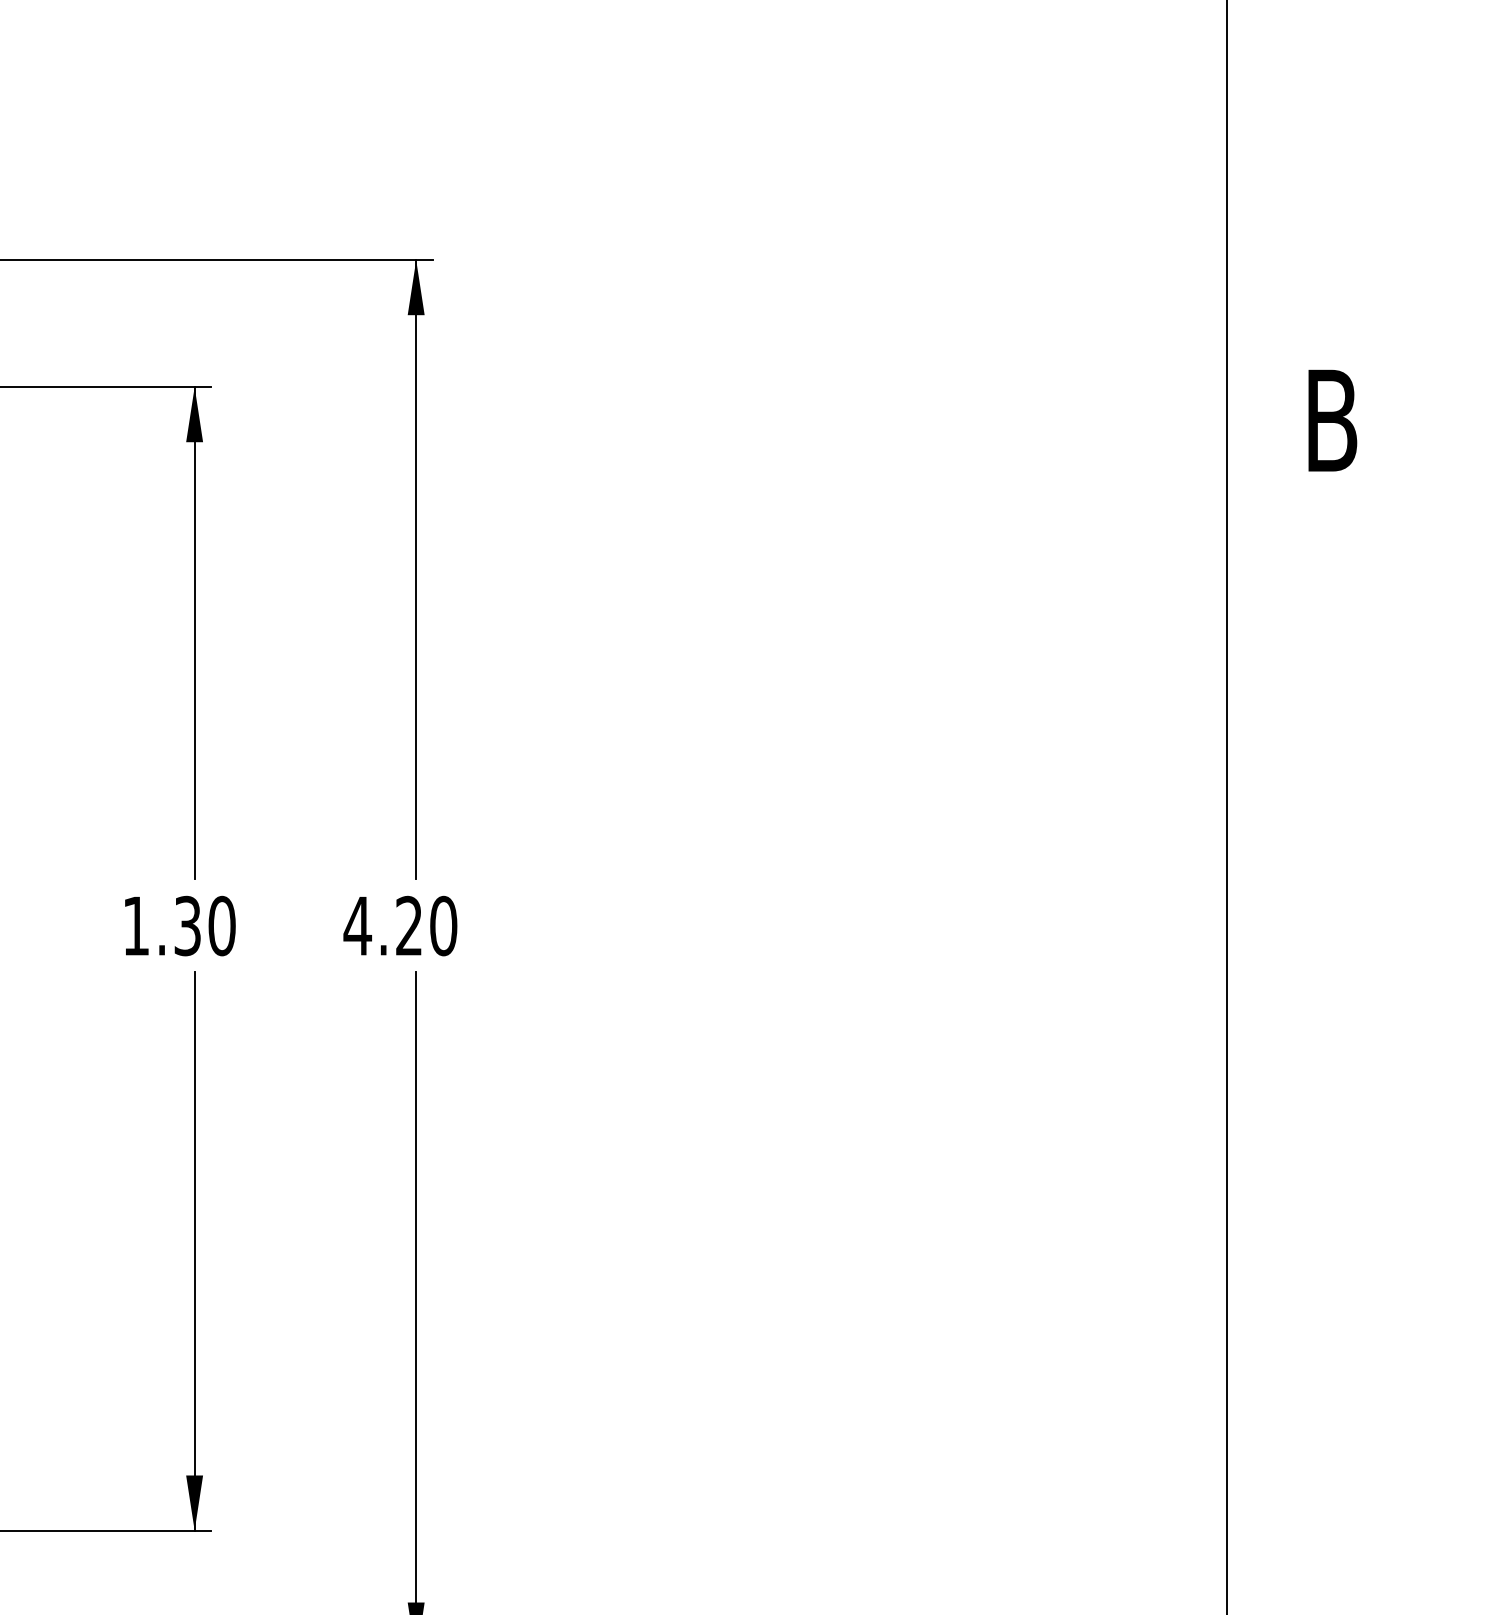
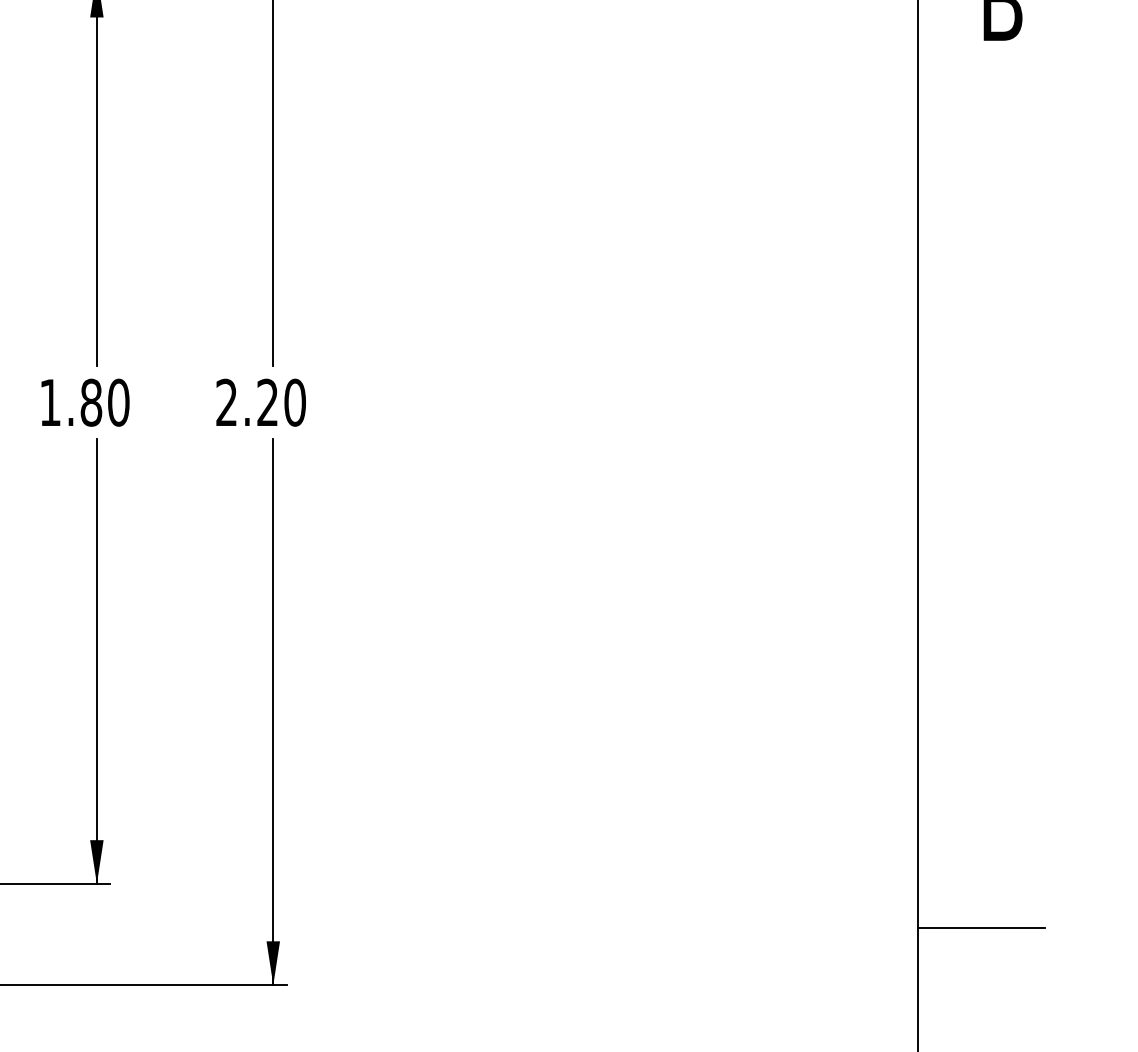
text: (357, 925) -> (226, 402), 4.20 -> 2.20
text: (187, 926) -> (91, 403), 1.30 -> 1.80
line: (1305, 1586) -> (981, 928), added

